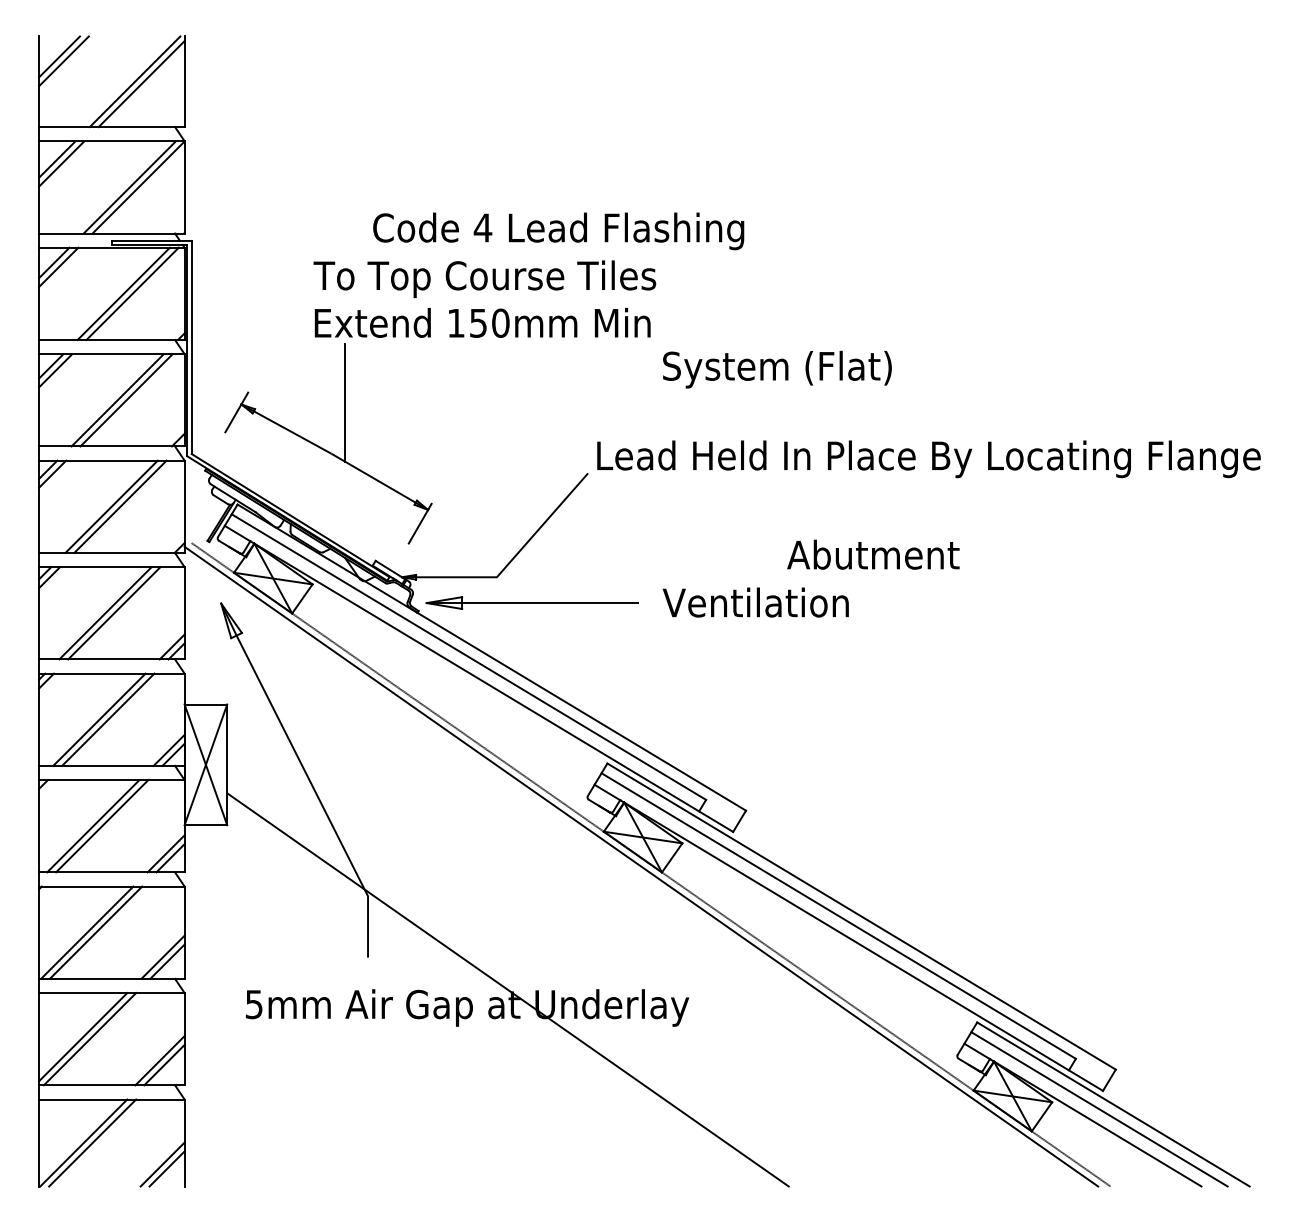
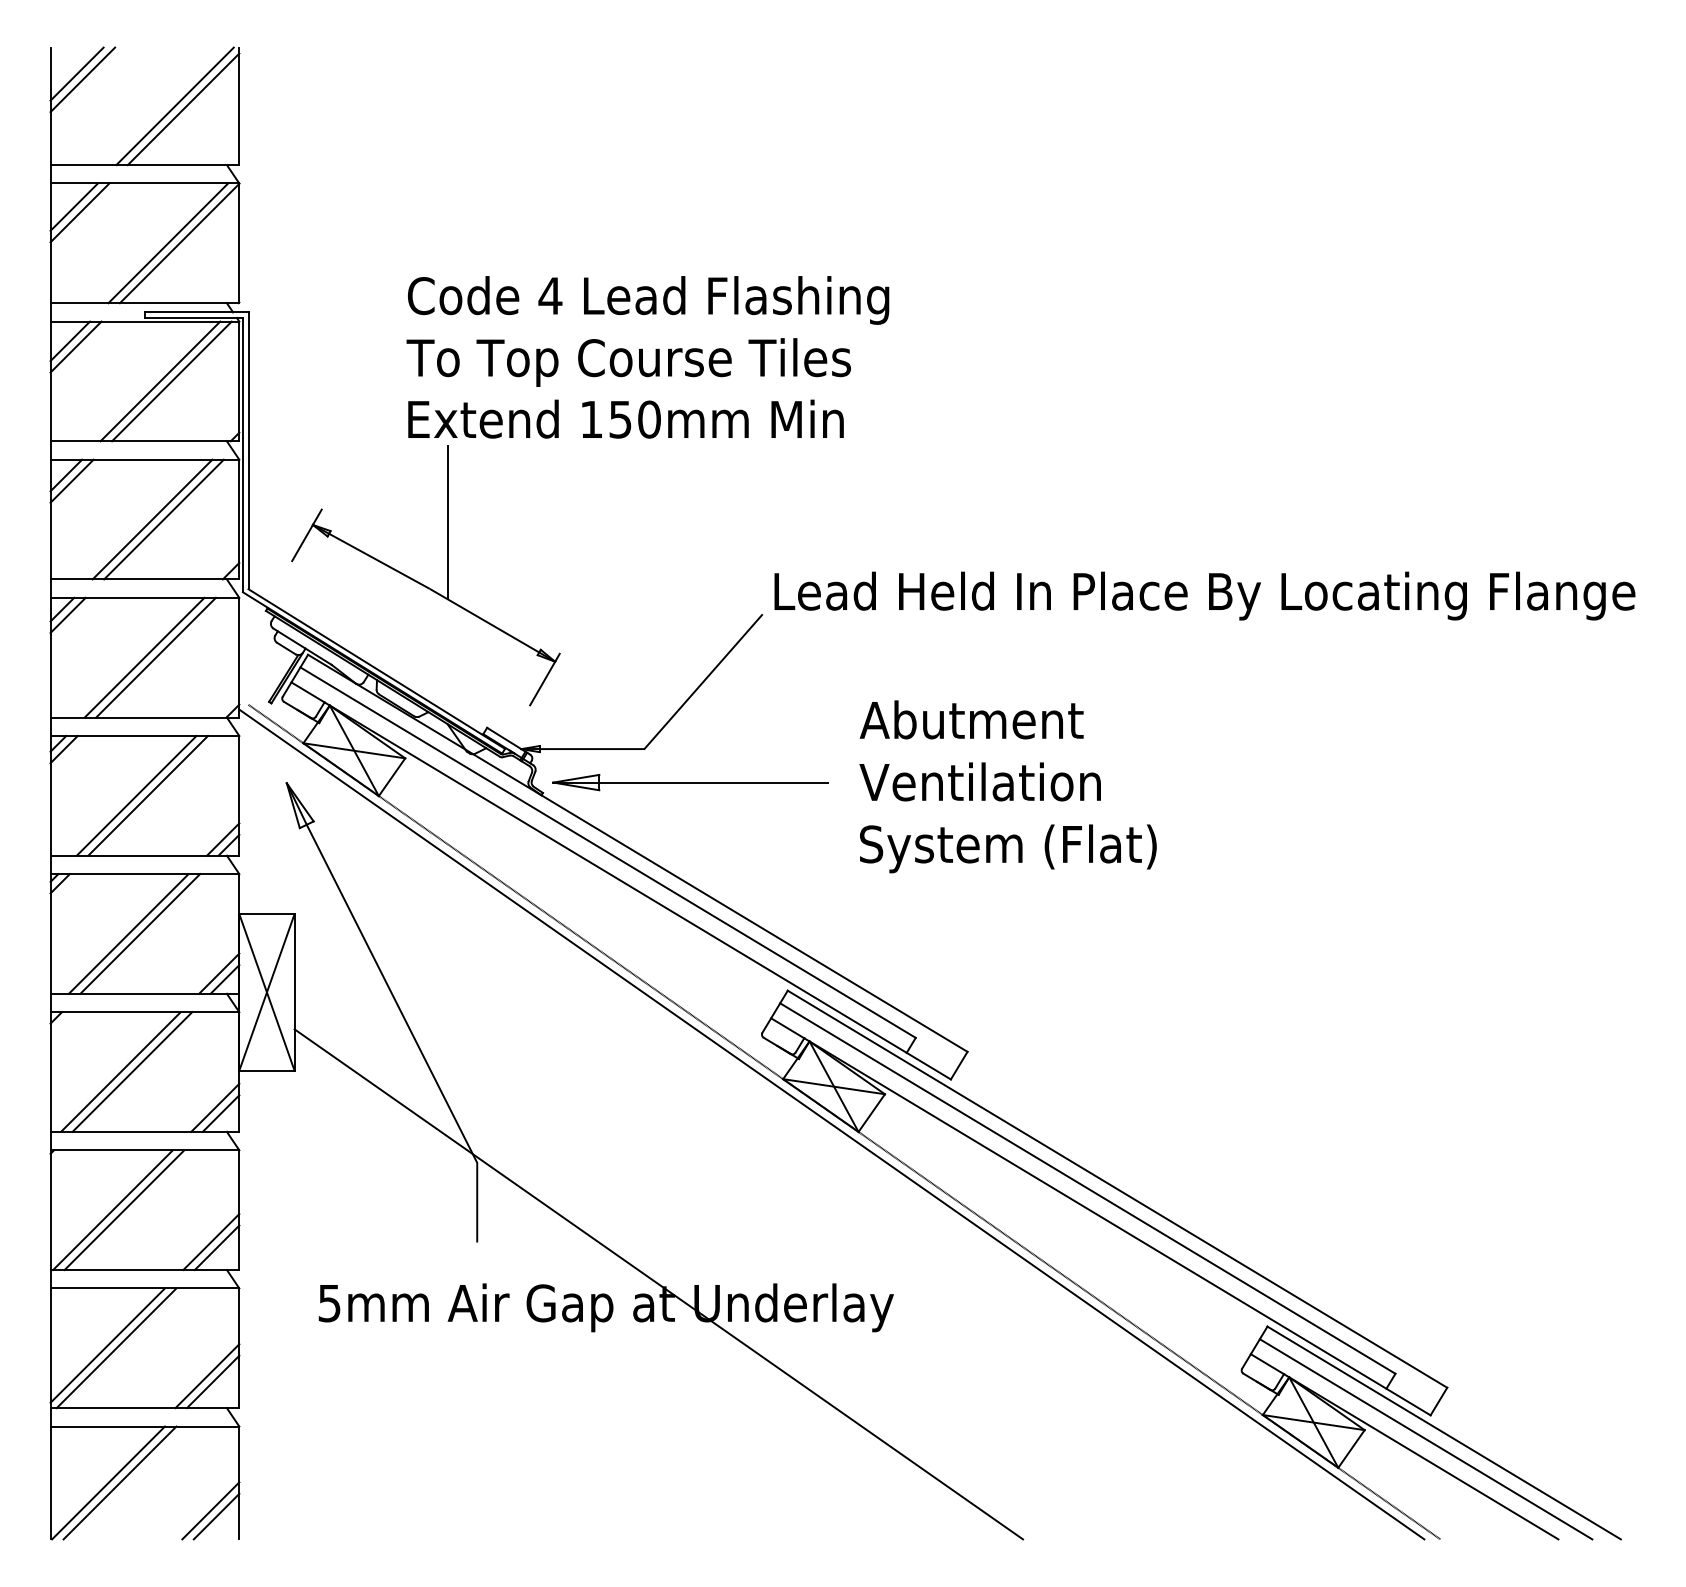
text: (558, 231) -> (648, 300), moved
text: (777, 369) -> (1008, 848), moved
text: (873, 554) -> (971, 719), moved

